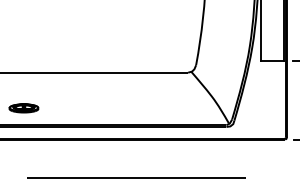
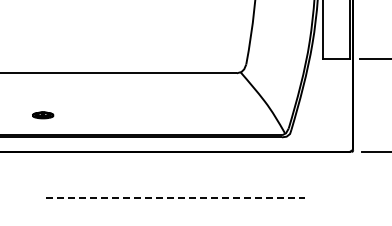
part: (23, 108) -> (42, 115), size x0.6
line: (136, 177) -> (176, 197), solid -> dashed

